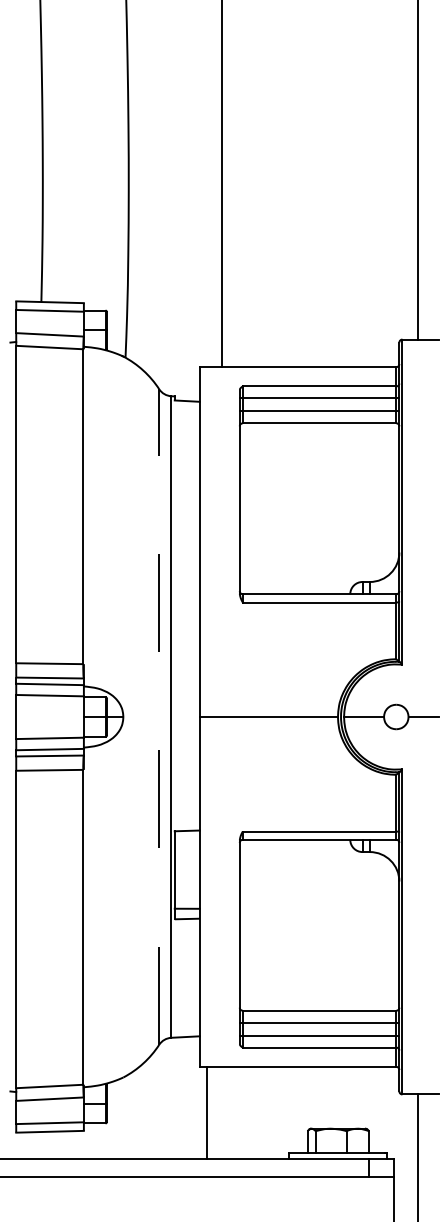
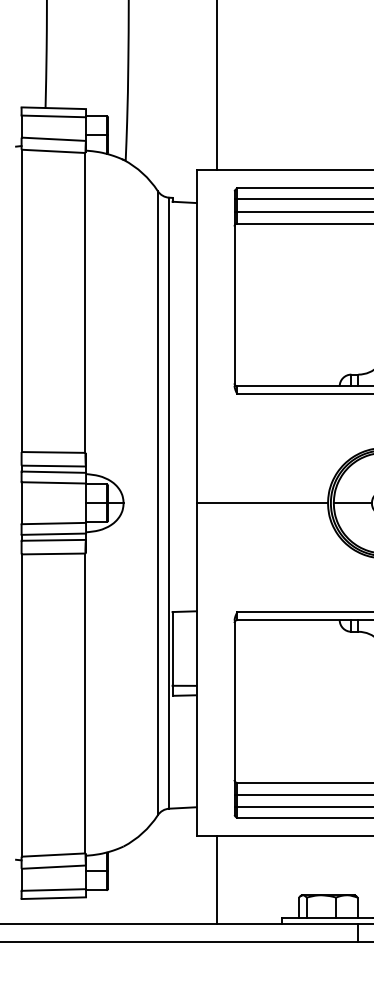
line: (159, 717) -> (158, 503), dashed -> solid
line: (206, 1112) -> (217, 879), moved

